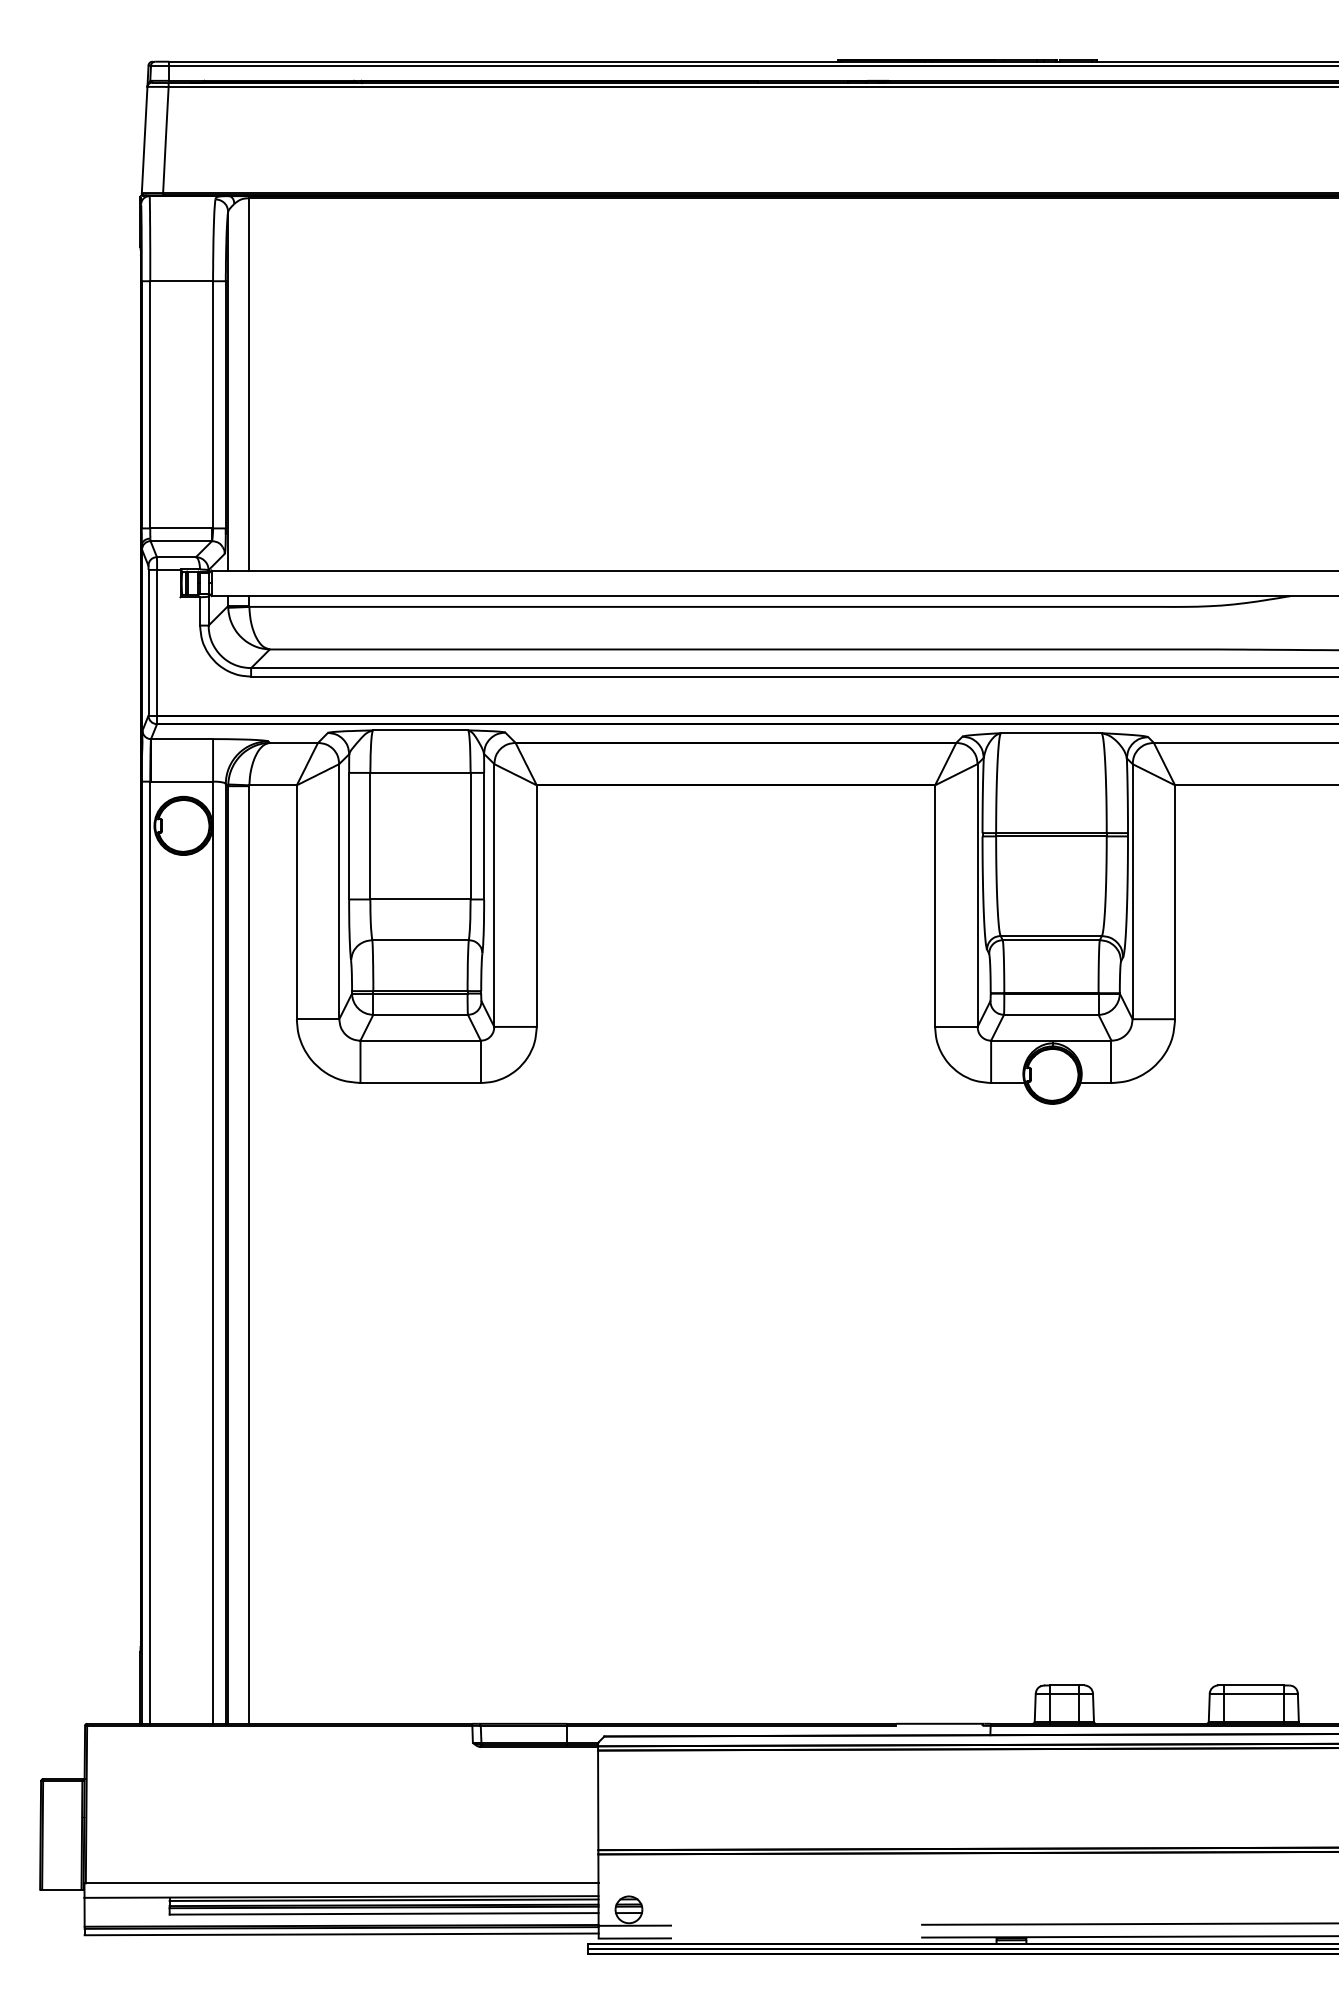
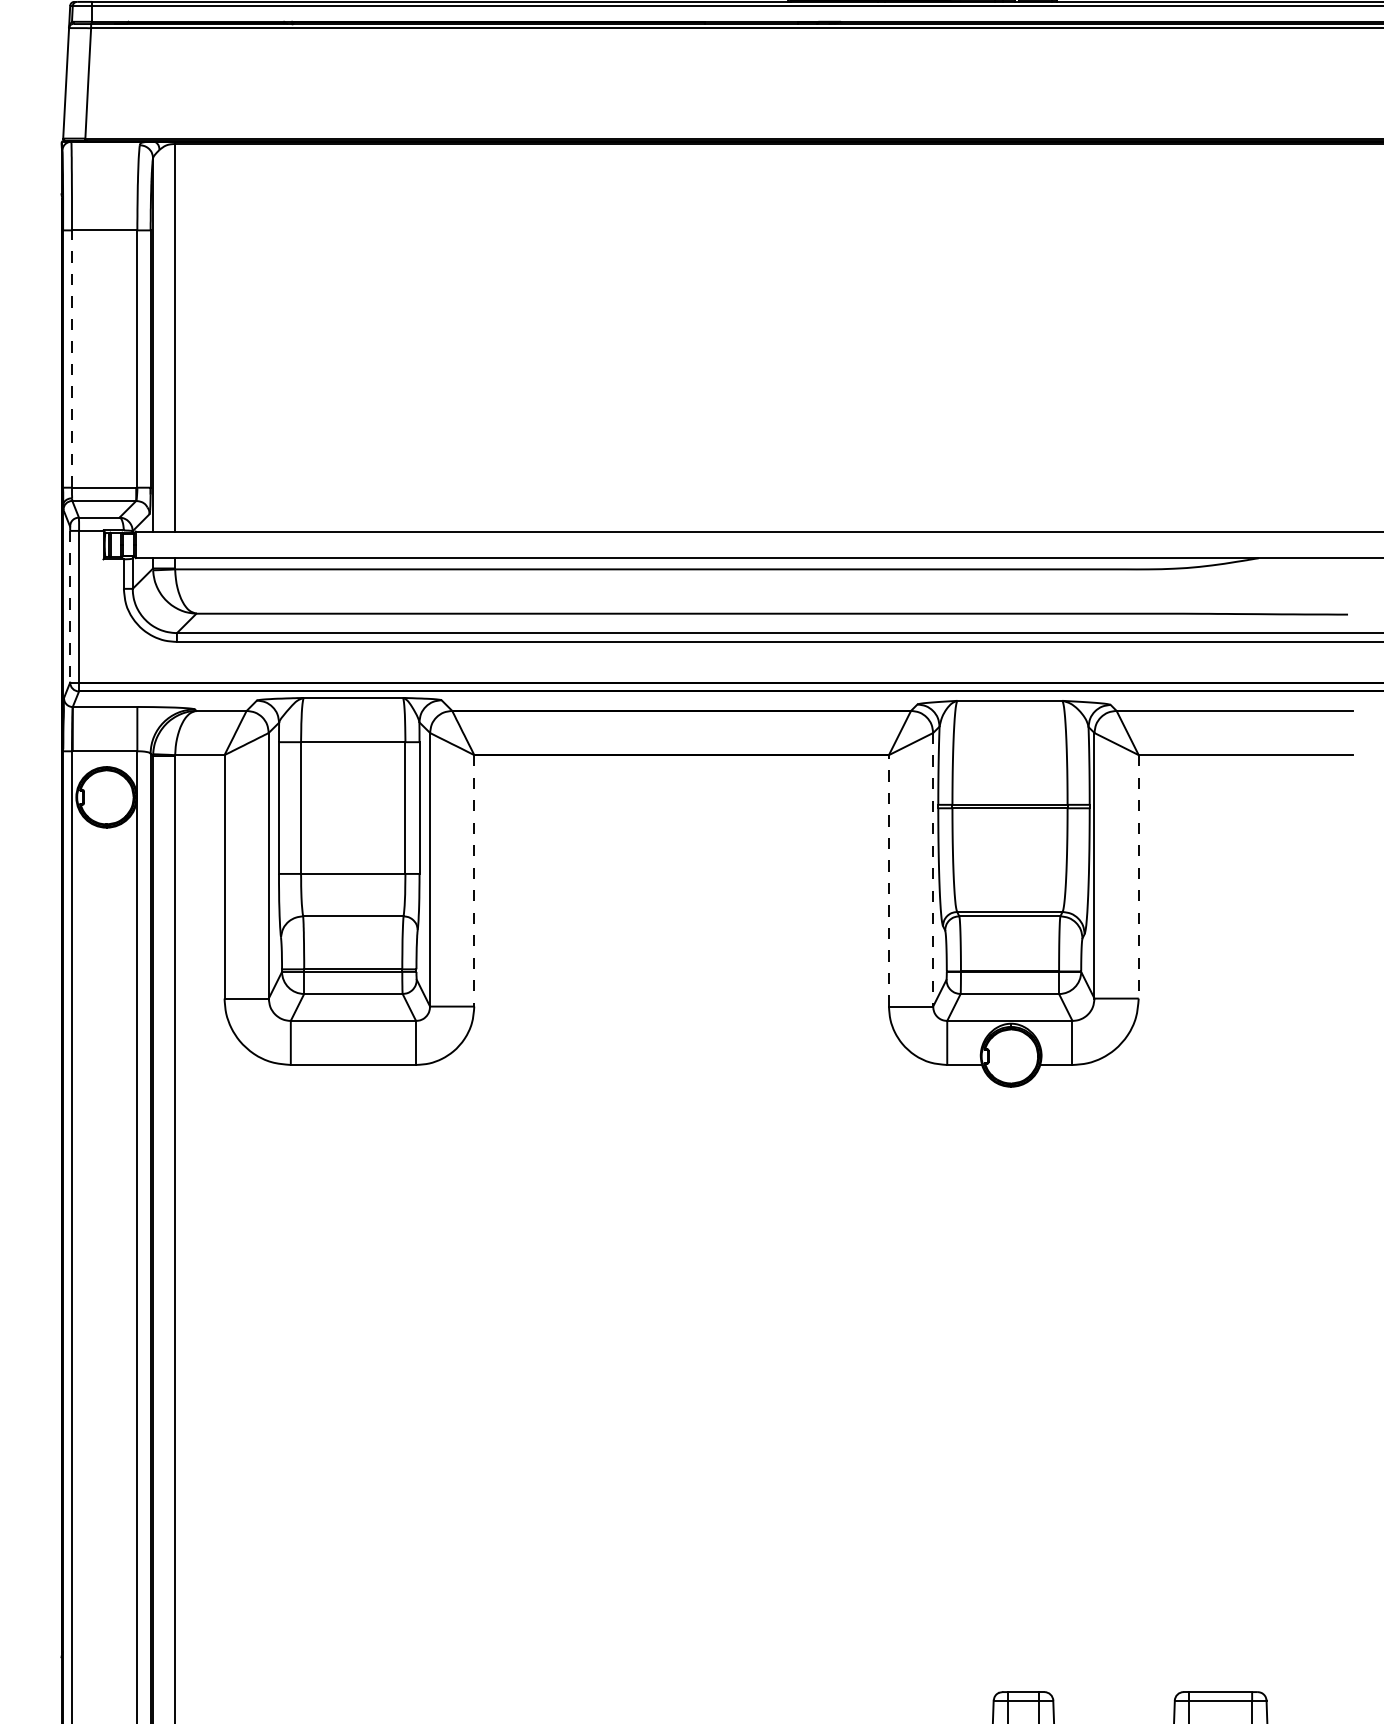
line: (150, 404) -> (72, 358), solid -> dashed
line: (148, 642) -> (70, 606), solid -> dashed
line: (977, 895) -> (933, 869), solid -> dashed
line: (1175, 902) -> (1139, 877), solid -> dashed
line: (536, 906) -> (474, 881), solid -> dashed
line: (935, 906) -> (889, 881), solid -> dashed

